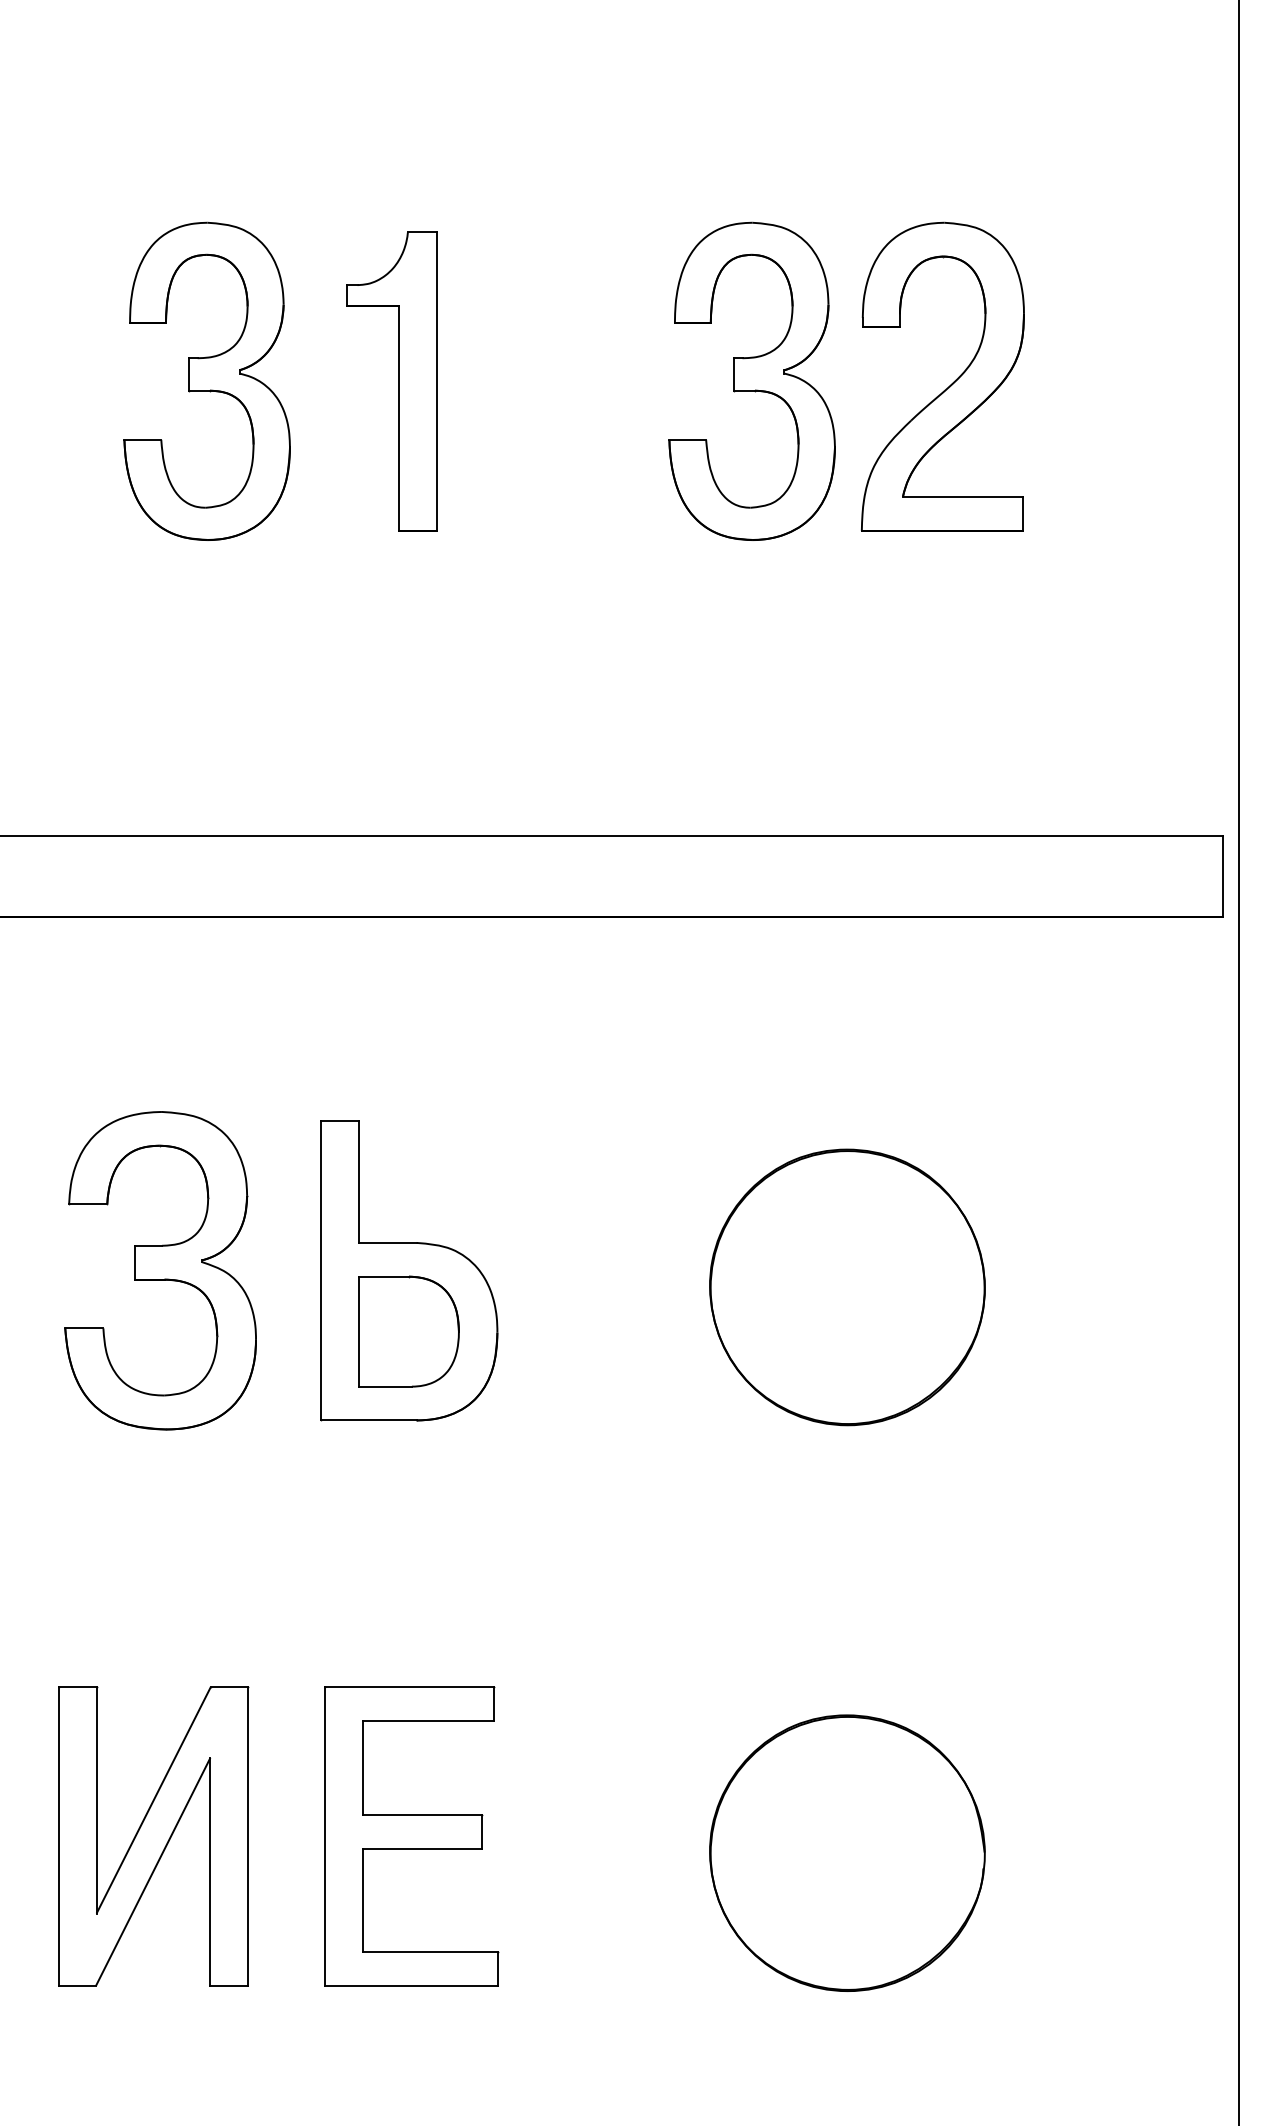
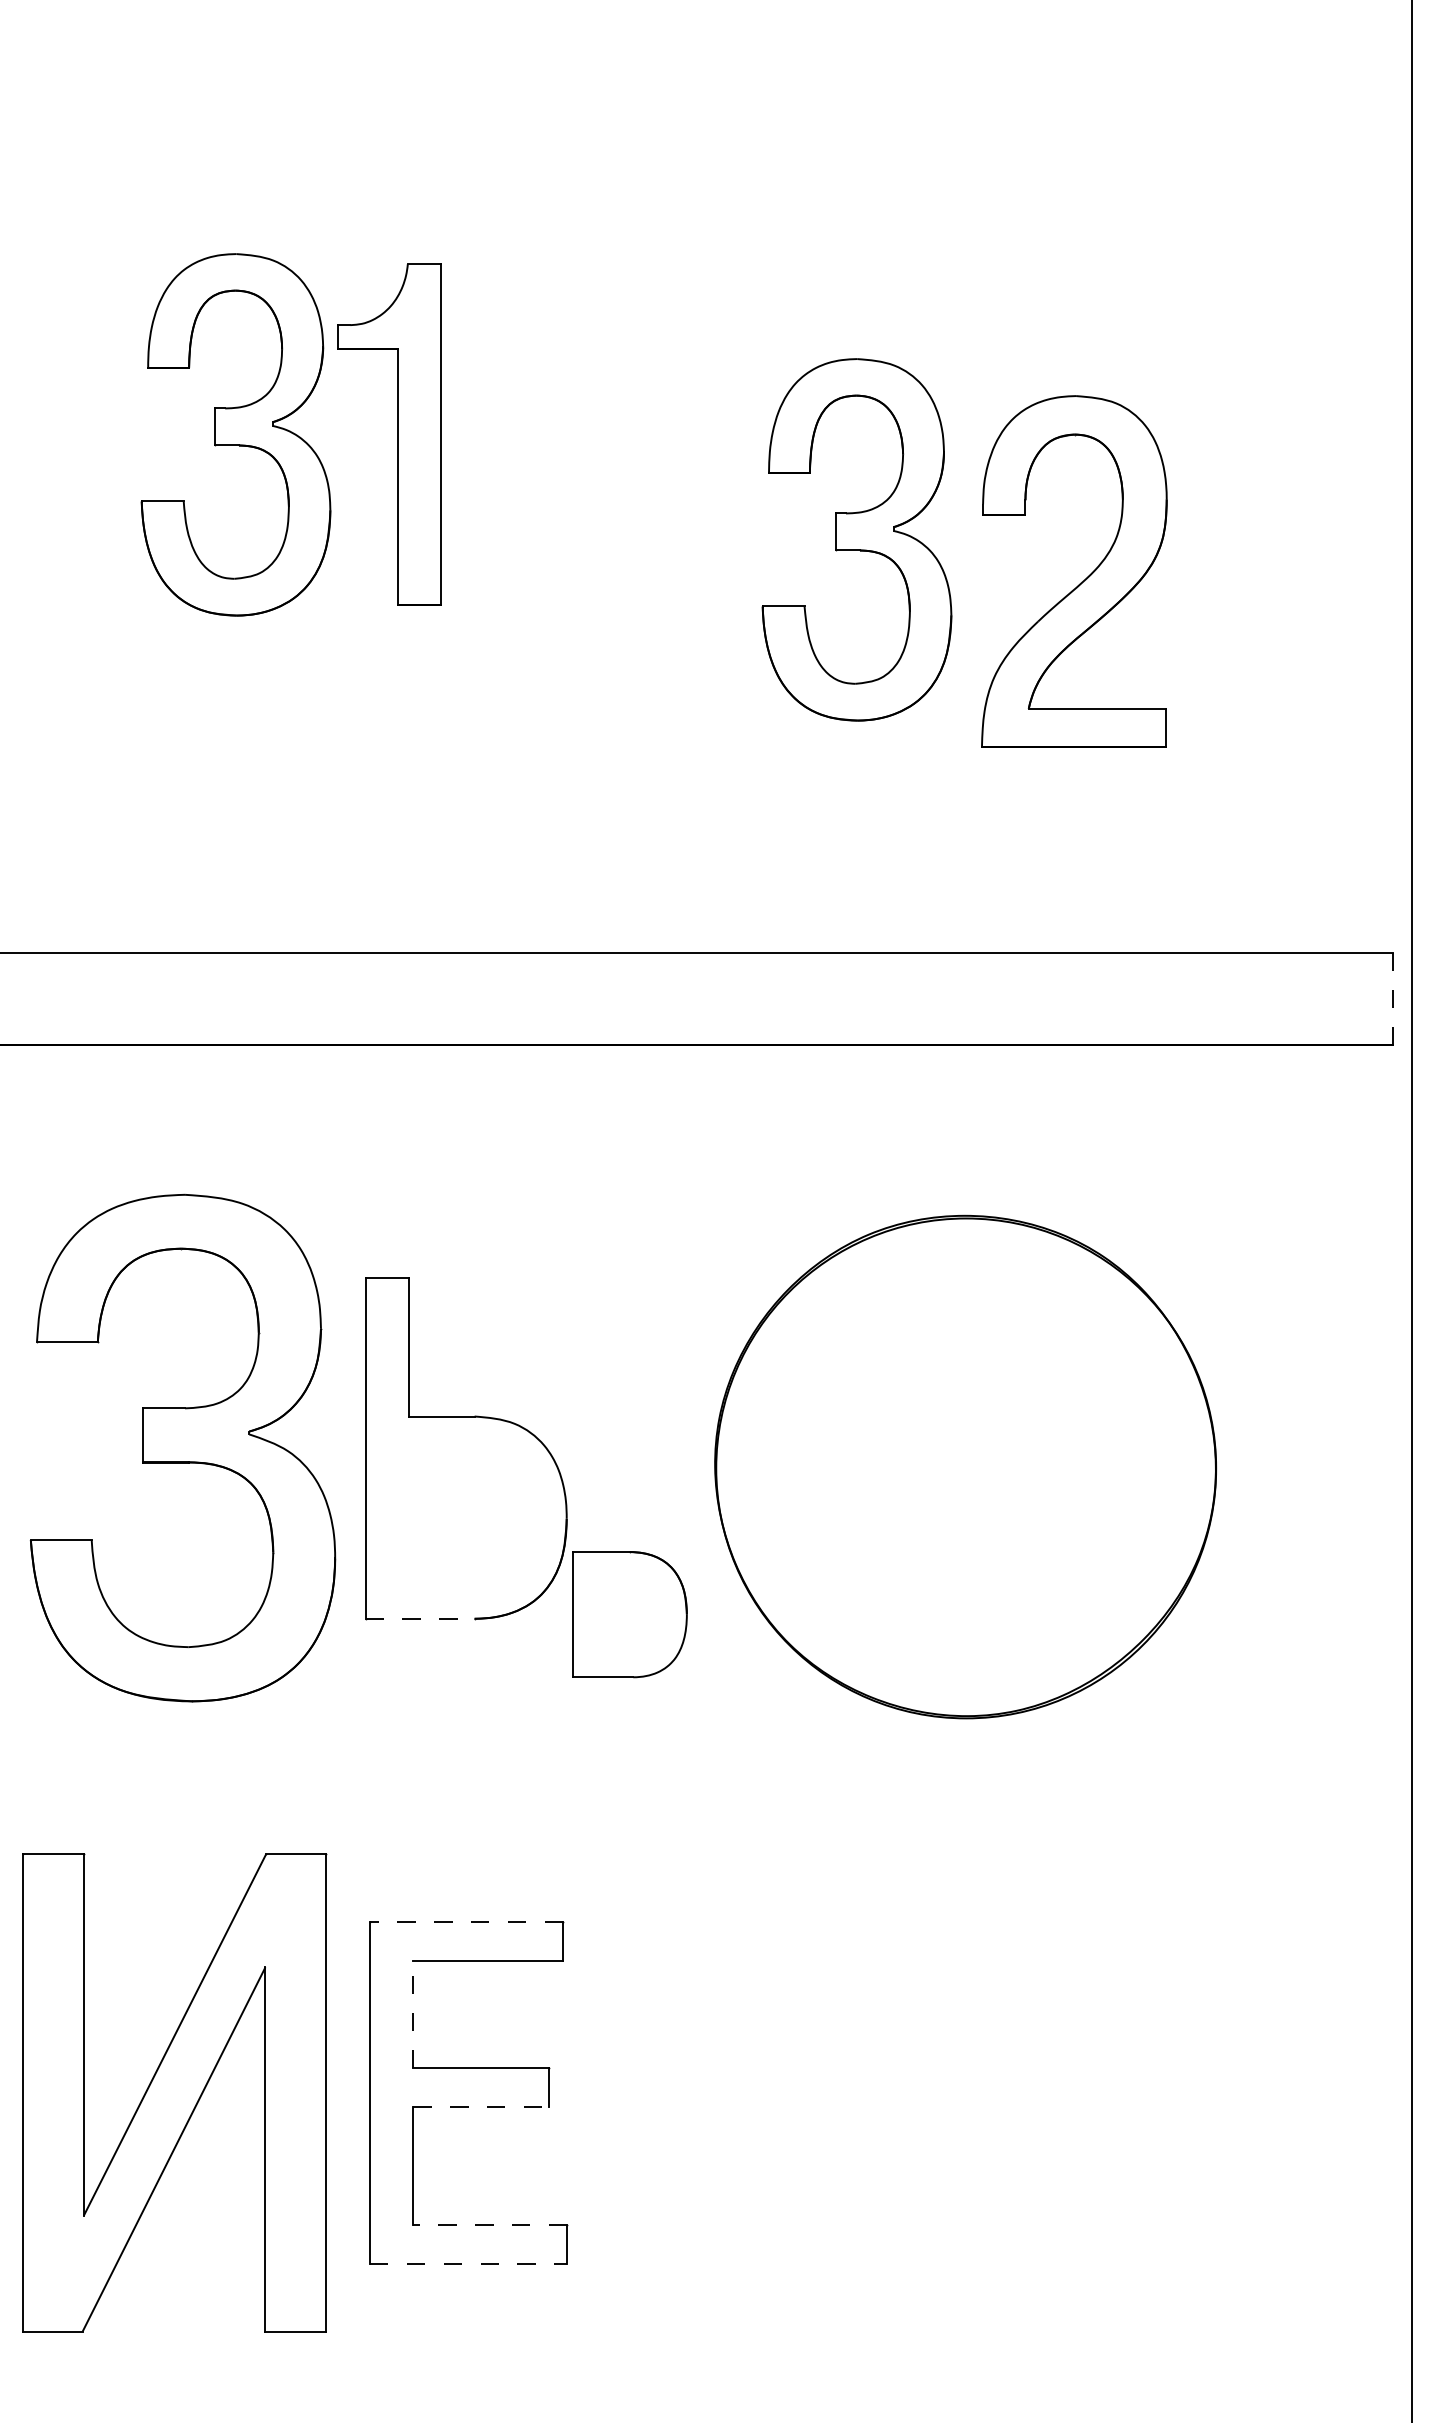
part: (398, 381) -> (397, 434), moved
part: (751, 381) -> (856, 539), moved
part: (949, 385) -> (1081, 581), moved
line: (1222, 876) -> (1393, 998), solid -> dashed
part: (160, 1270) -> (182, 1448), size x1.4
part: (847, 1287) -> (965, 1467), size x1.6
part: (408, 1331) -> (629, 1614), moved
line: (369, 1420) -> (420, 1618), solid -> dashed
line: (409, 1686) -> (466, 1922), solid -> dashed
line: (362, 1767) -> (413, 2014), solid -> dashed
part: (154, 1836) -> (175, 2092), size x1.4
line: (422, 1848) -> (481, 2106), solid -> dashed
part: (847, 1852) -> (965, 2111), removed
line: (429, 1952) -> (489, 2225), solid -> dashed
line: (411, 1986) -> (468, 2263), solid -> dashed

